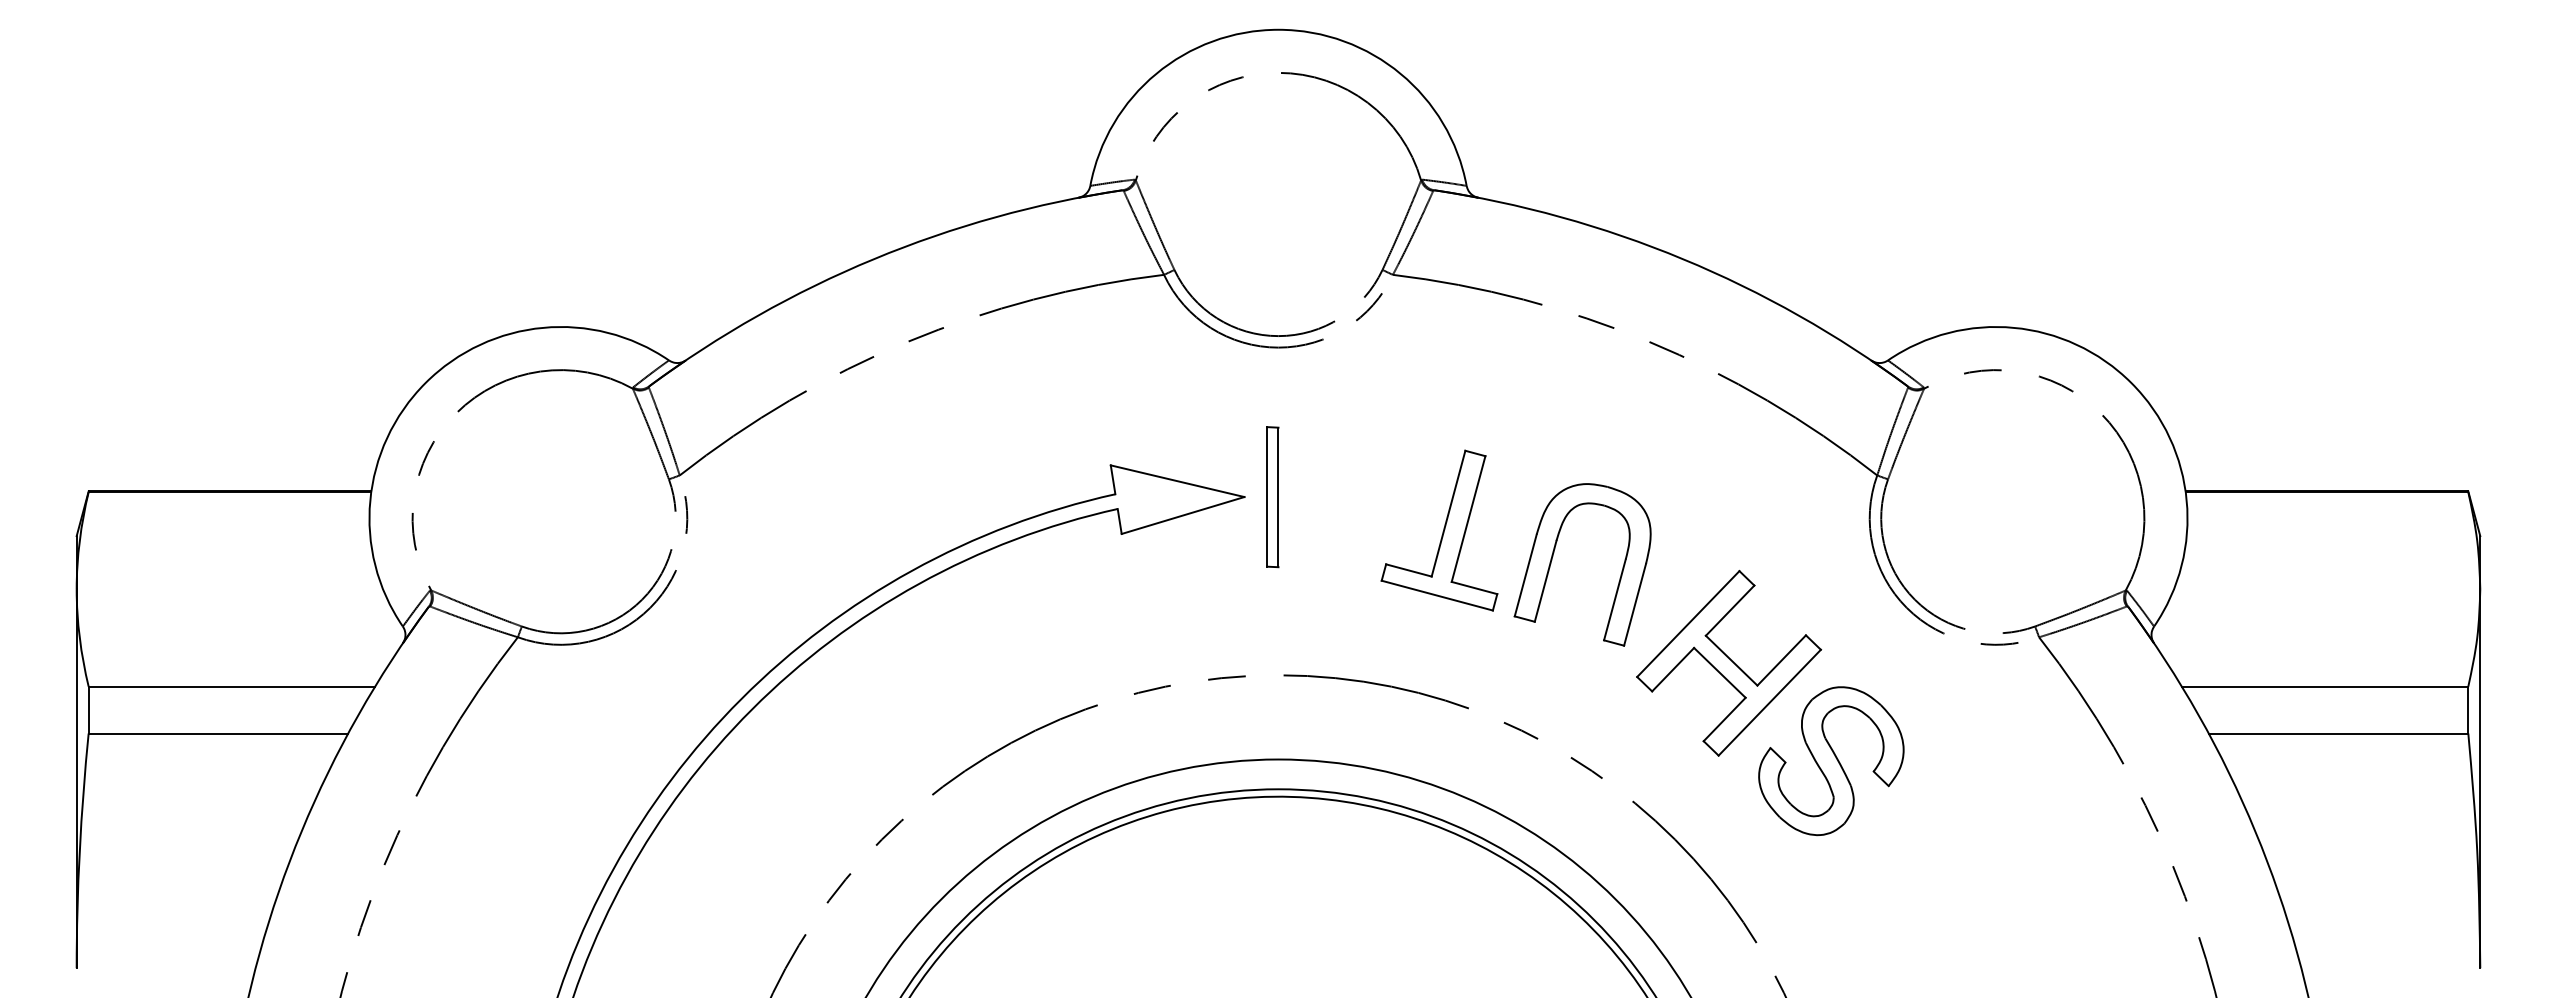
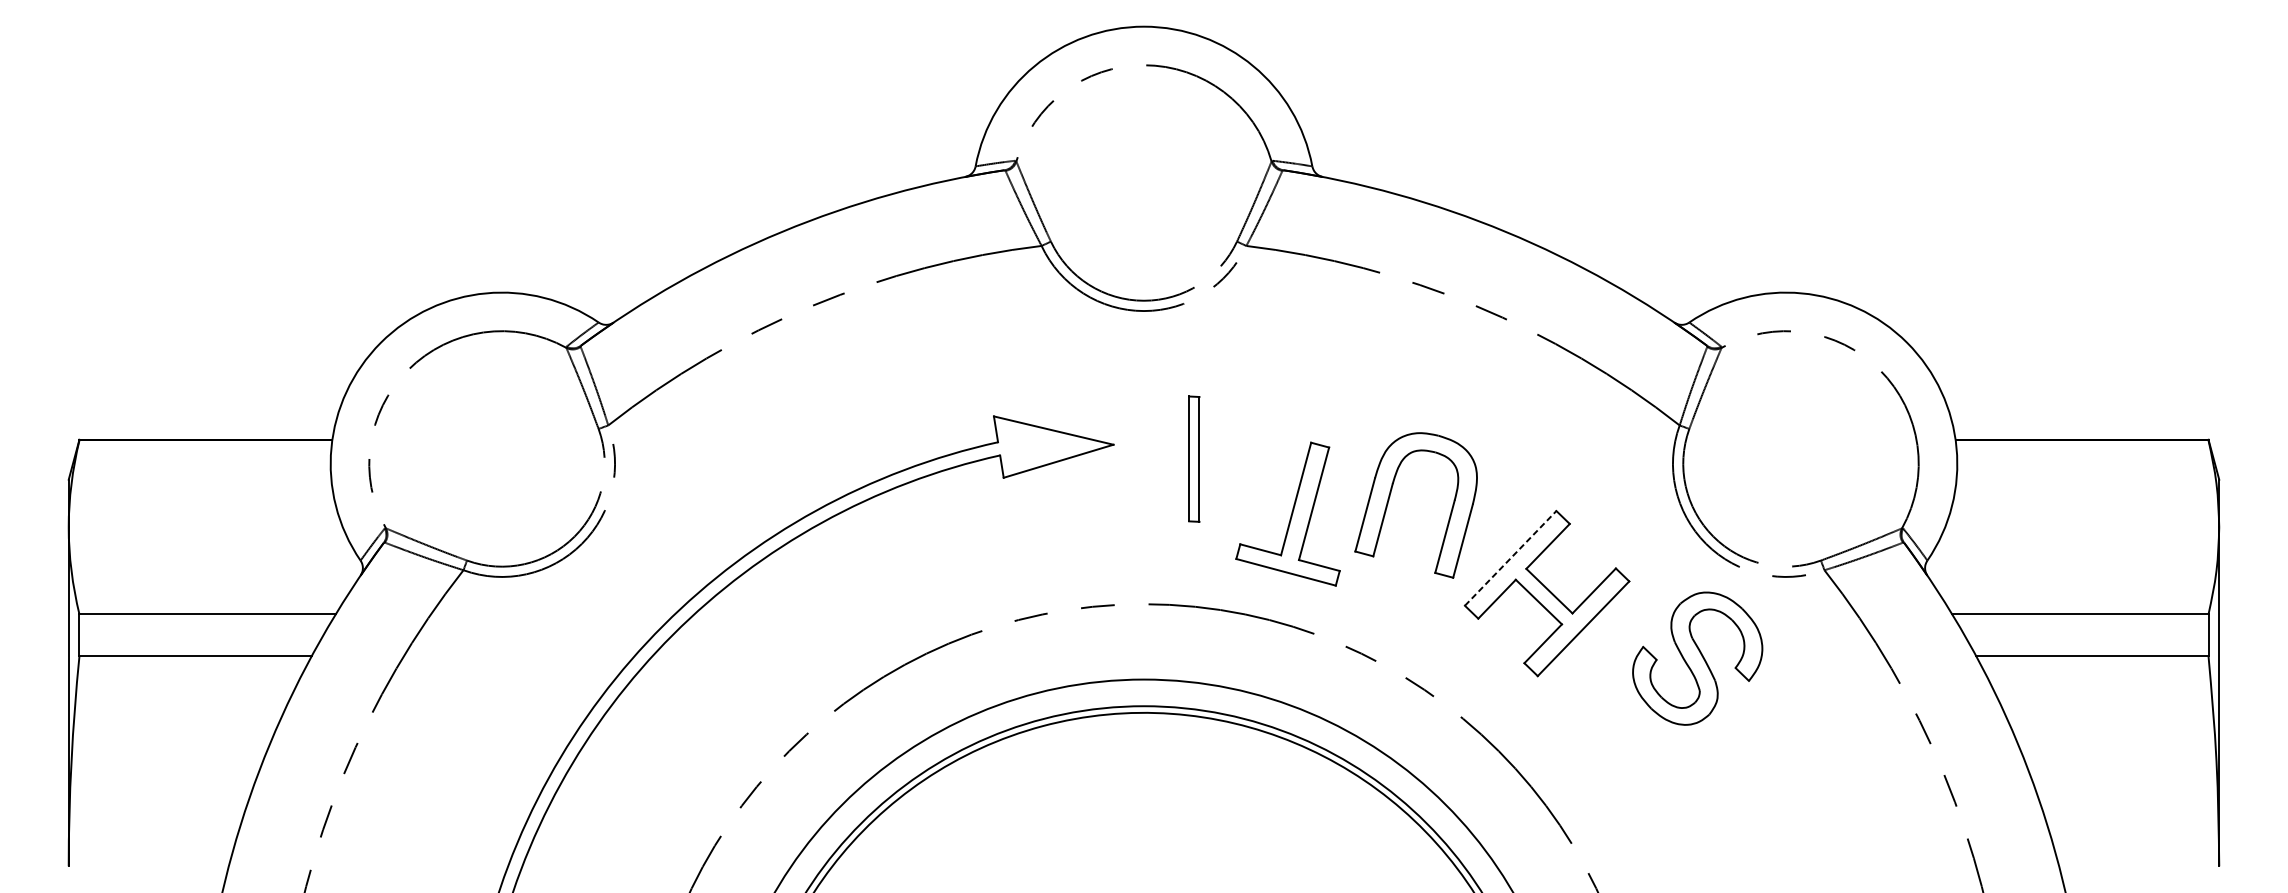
part: (1272, 497) -> (1194, 459), moved
part: (1439, 530) -> (1288, 514), moved
line: (1688, 624) -> (1510, 558), solid -> dashed
part: (1831, 761) -> (1697, 658), moved

